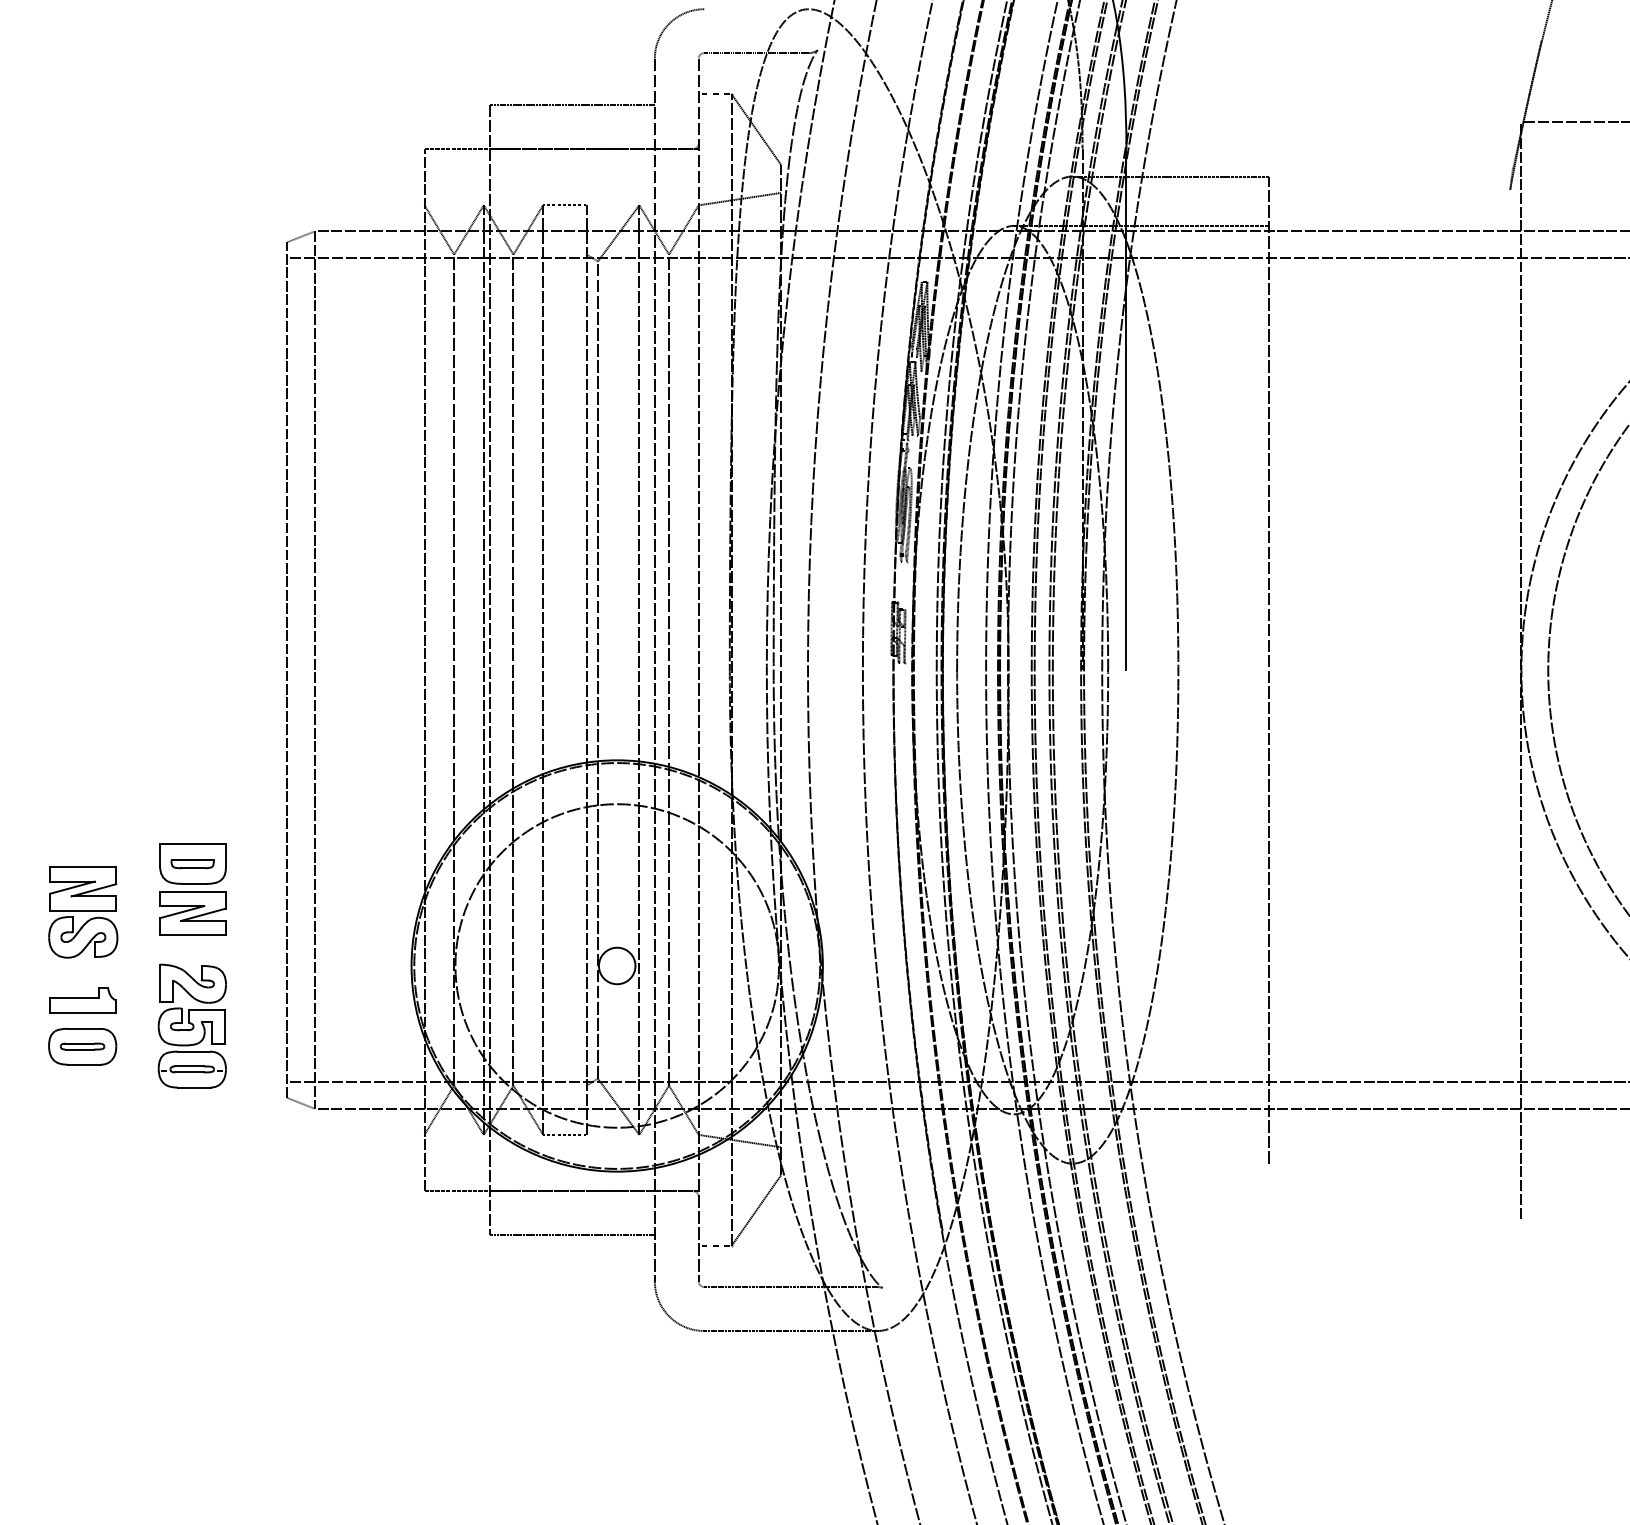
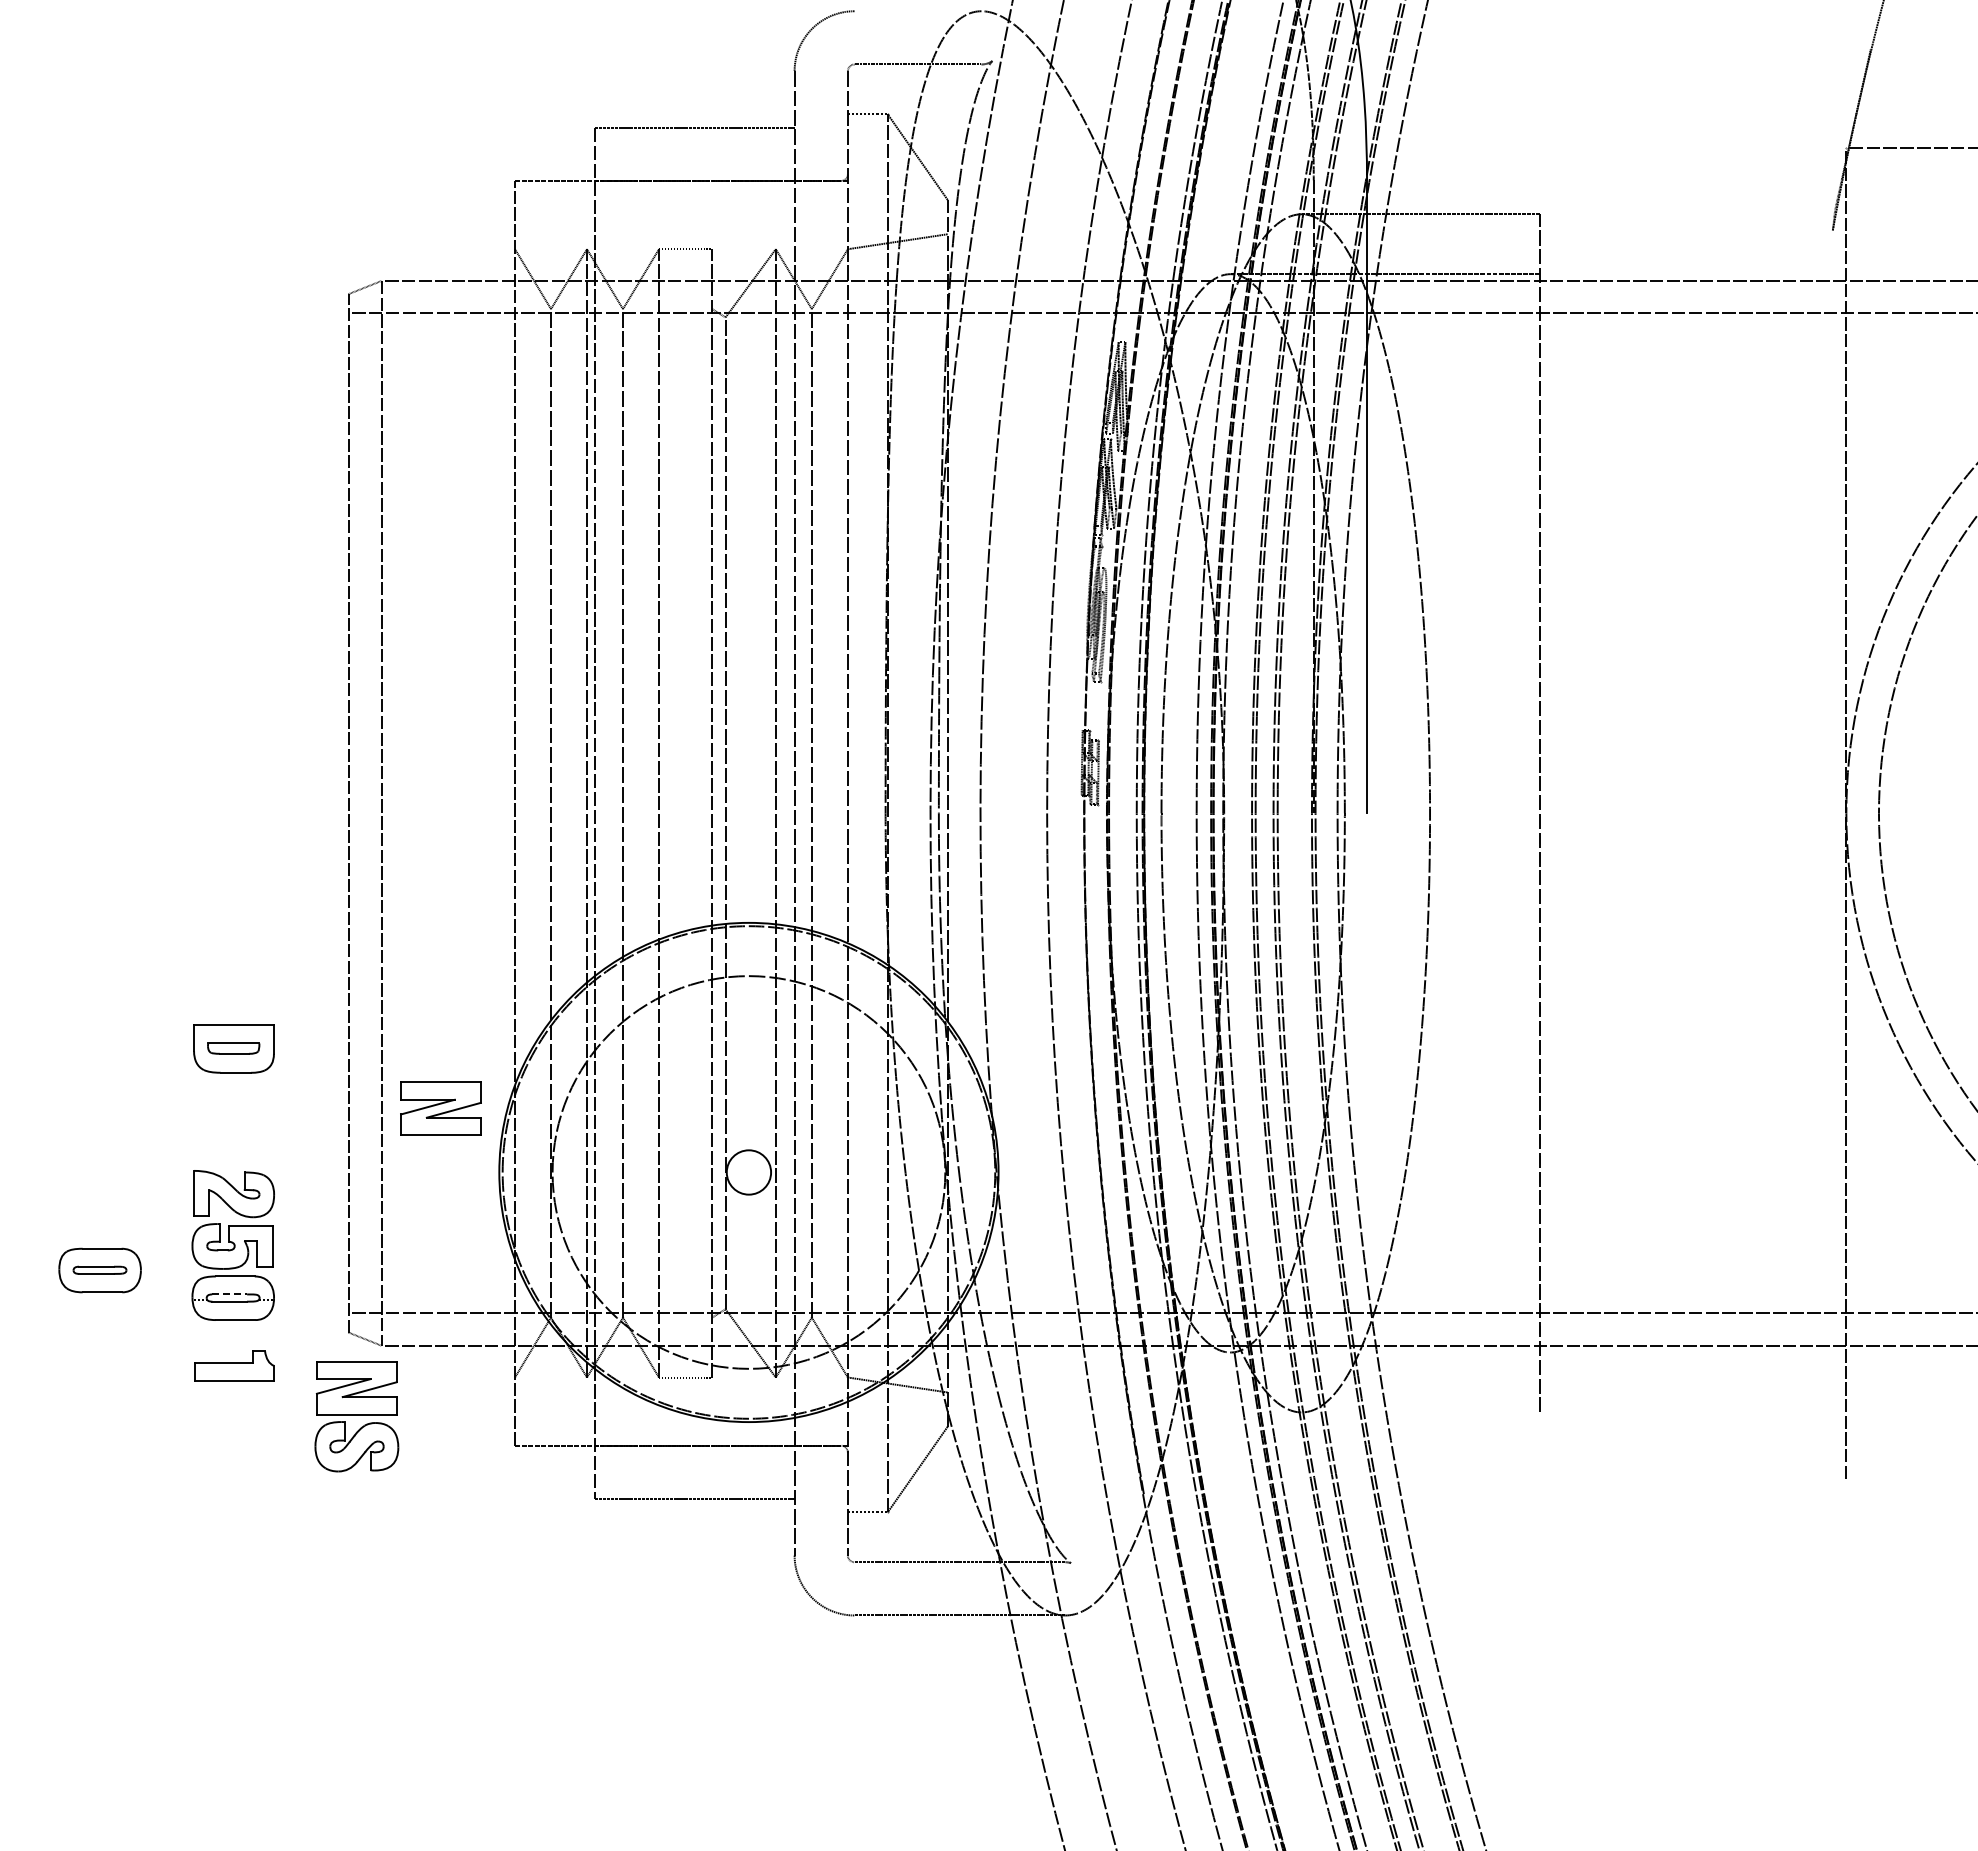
part: (82, 912) -> (356, 1416), moved
part: (192, 913) -> (440, 1108), moved
part: (82, 999) -> (234, 1365), moved
line: (190, 1066) -> (230, 1294), solid -> dashed

